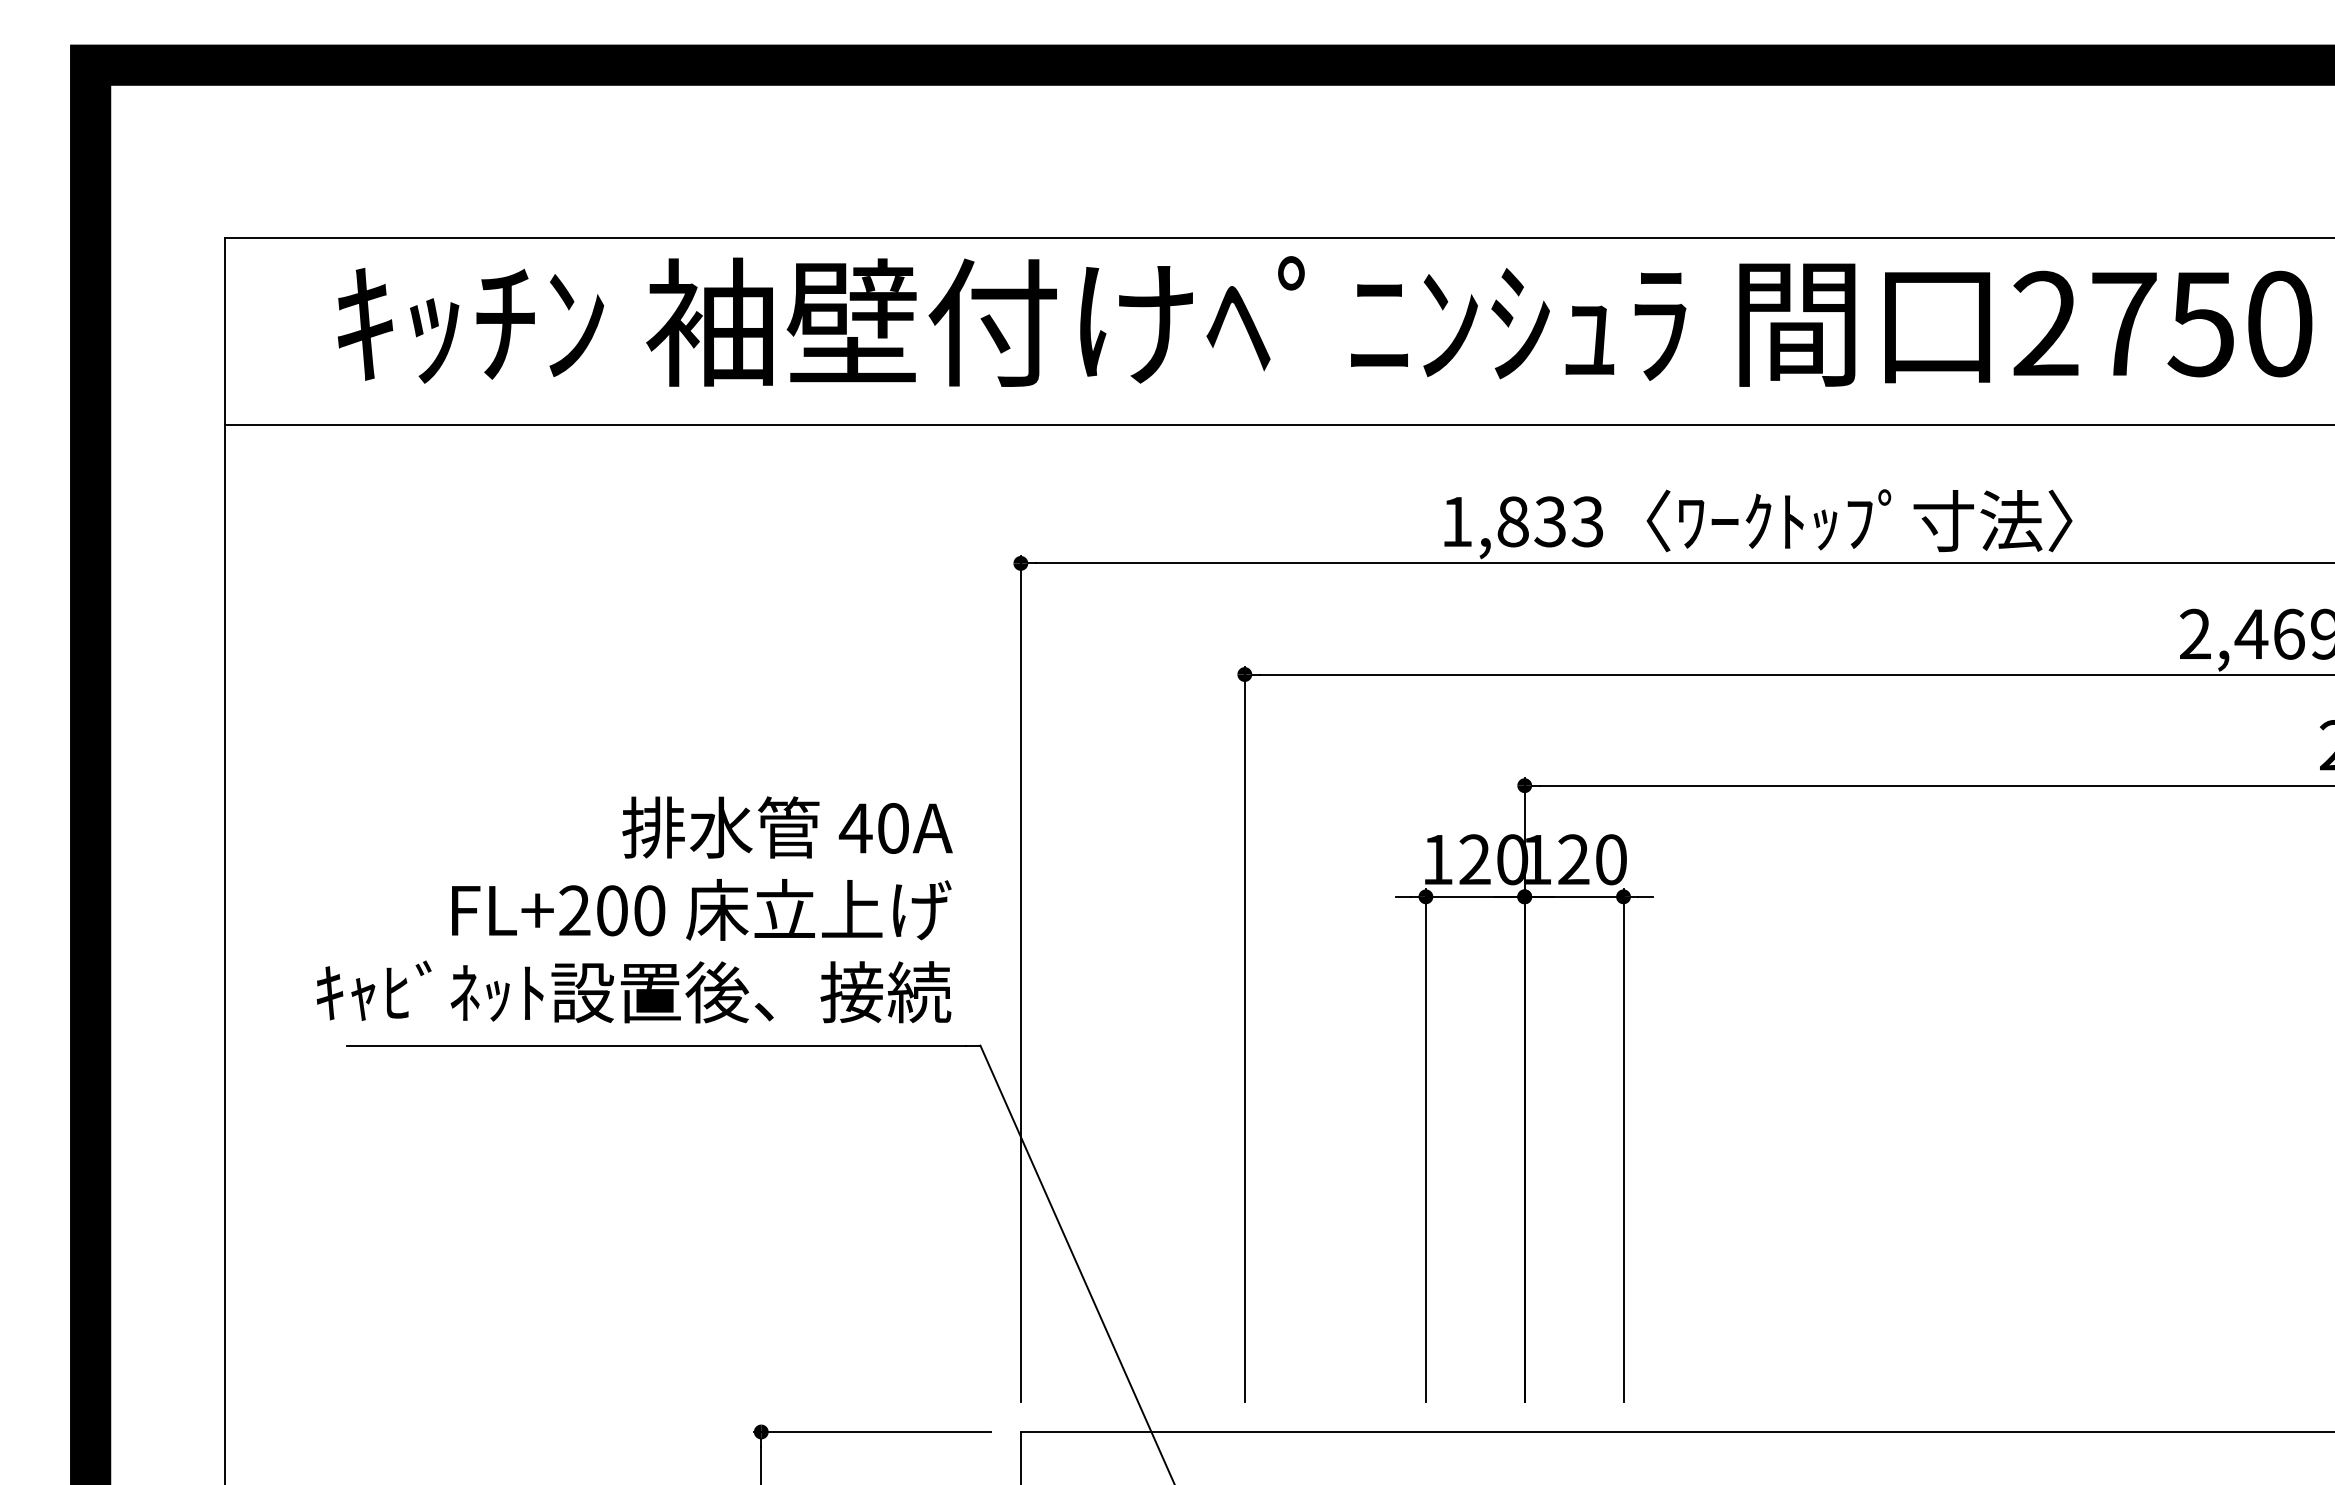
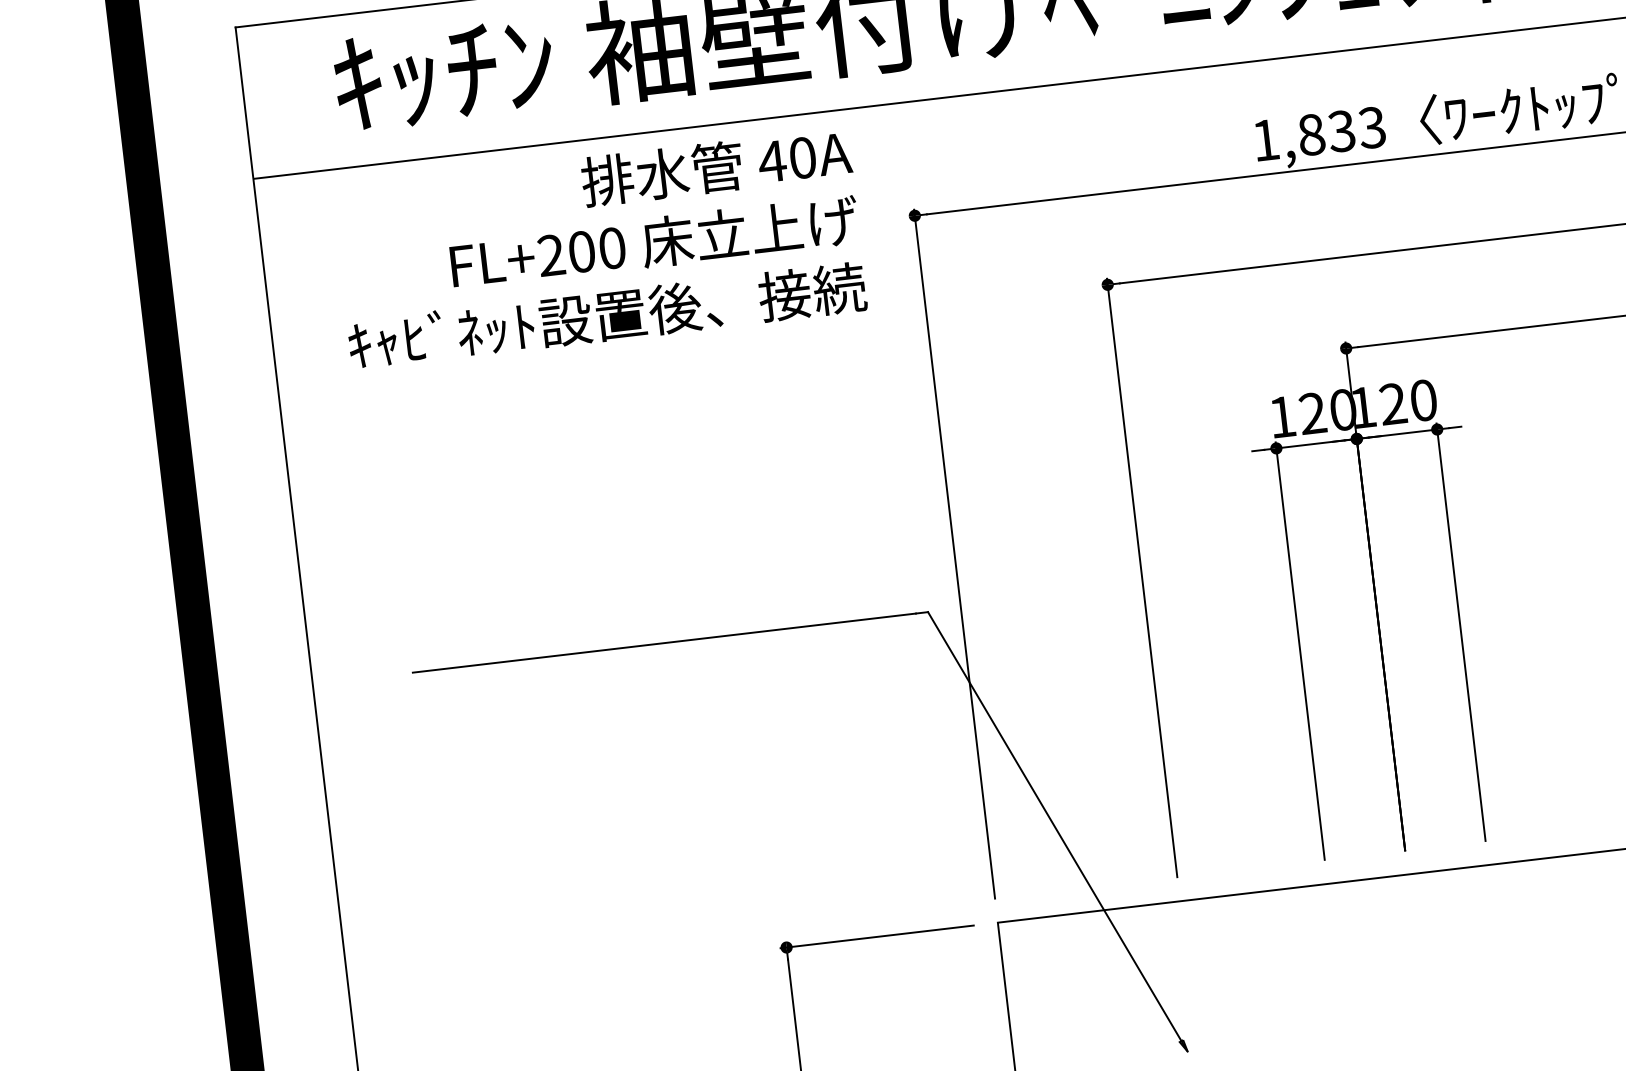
text: (634, 909) -> (599, 248), moved

